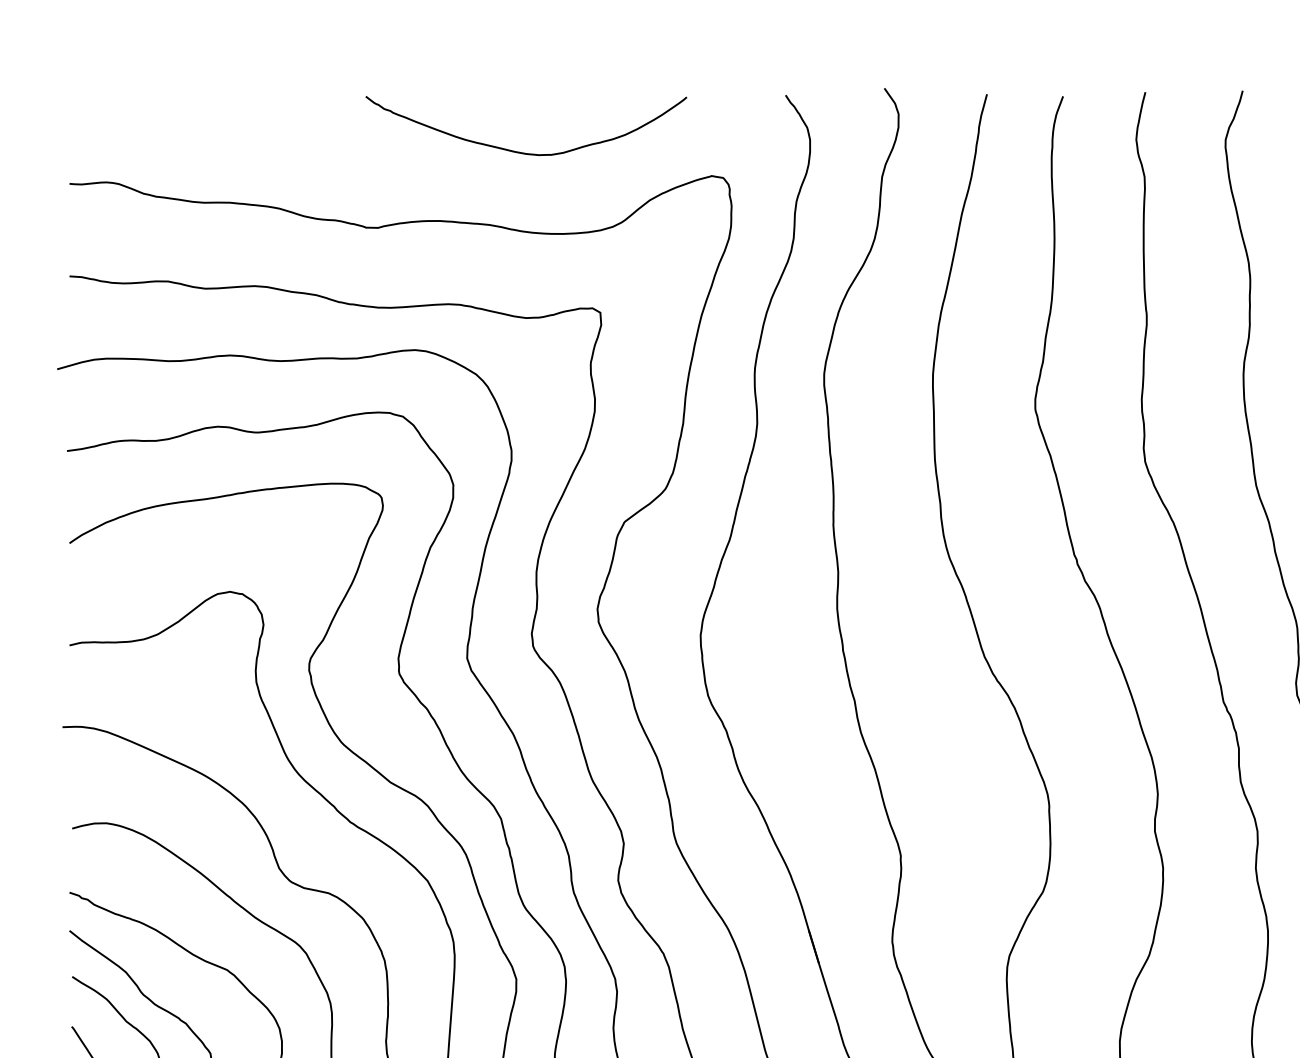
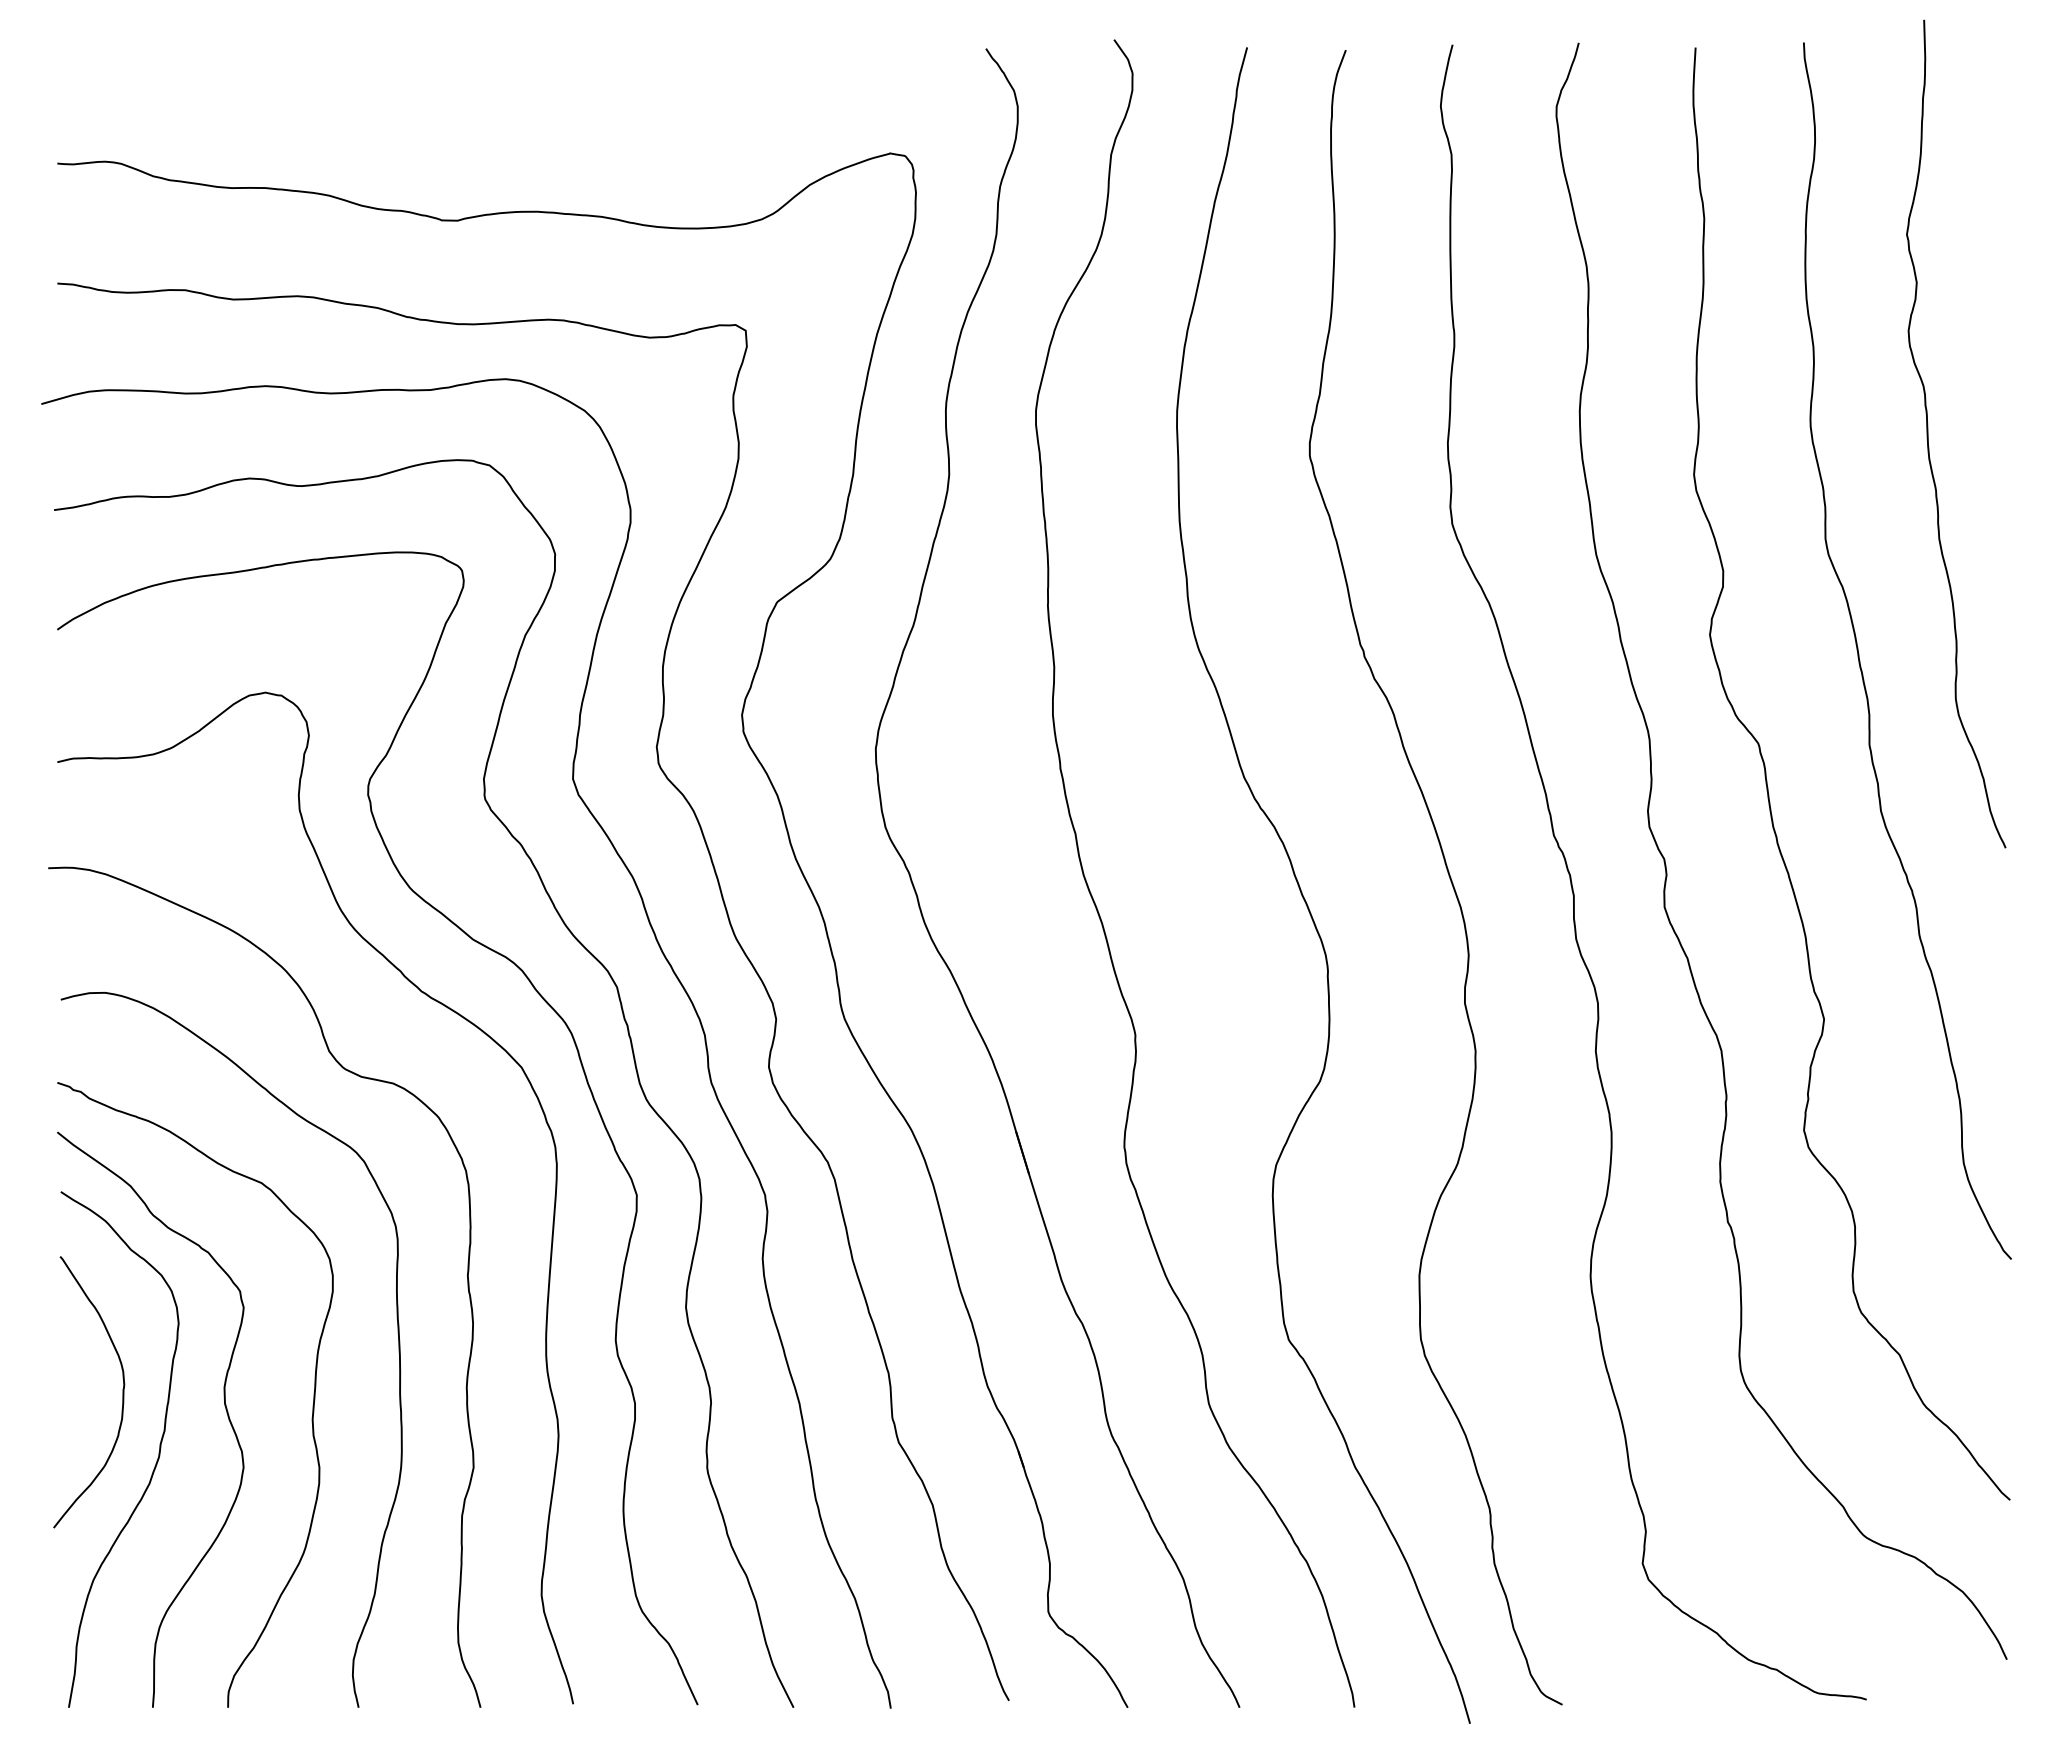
curve: (521, 152) -> (643, 122), removed

